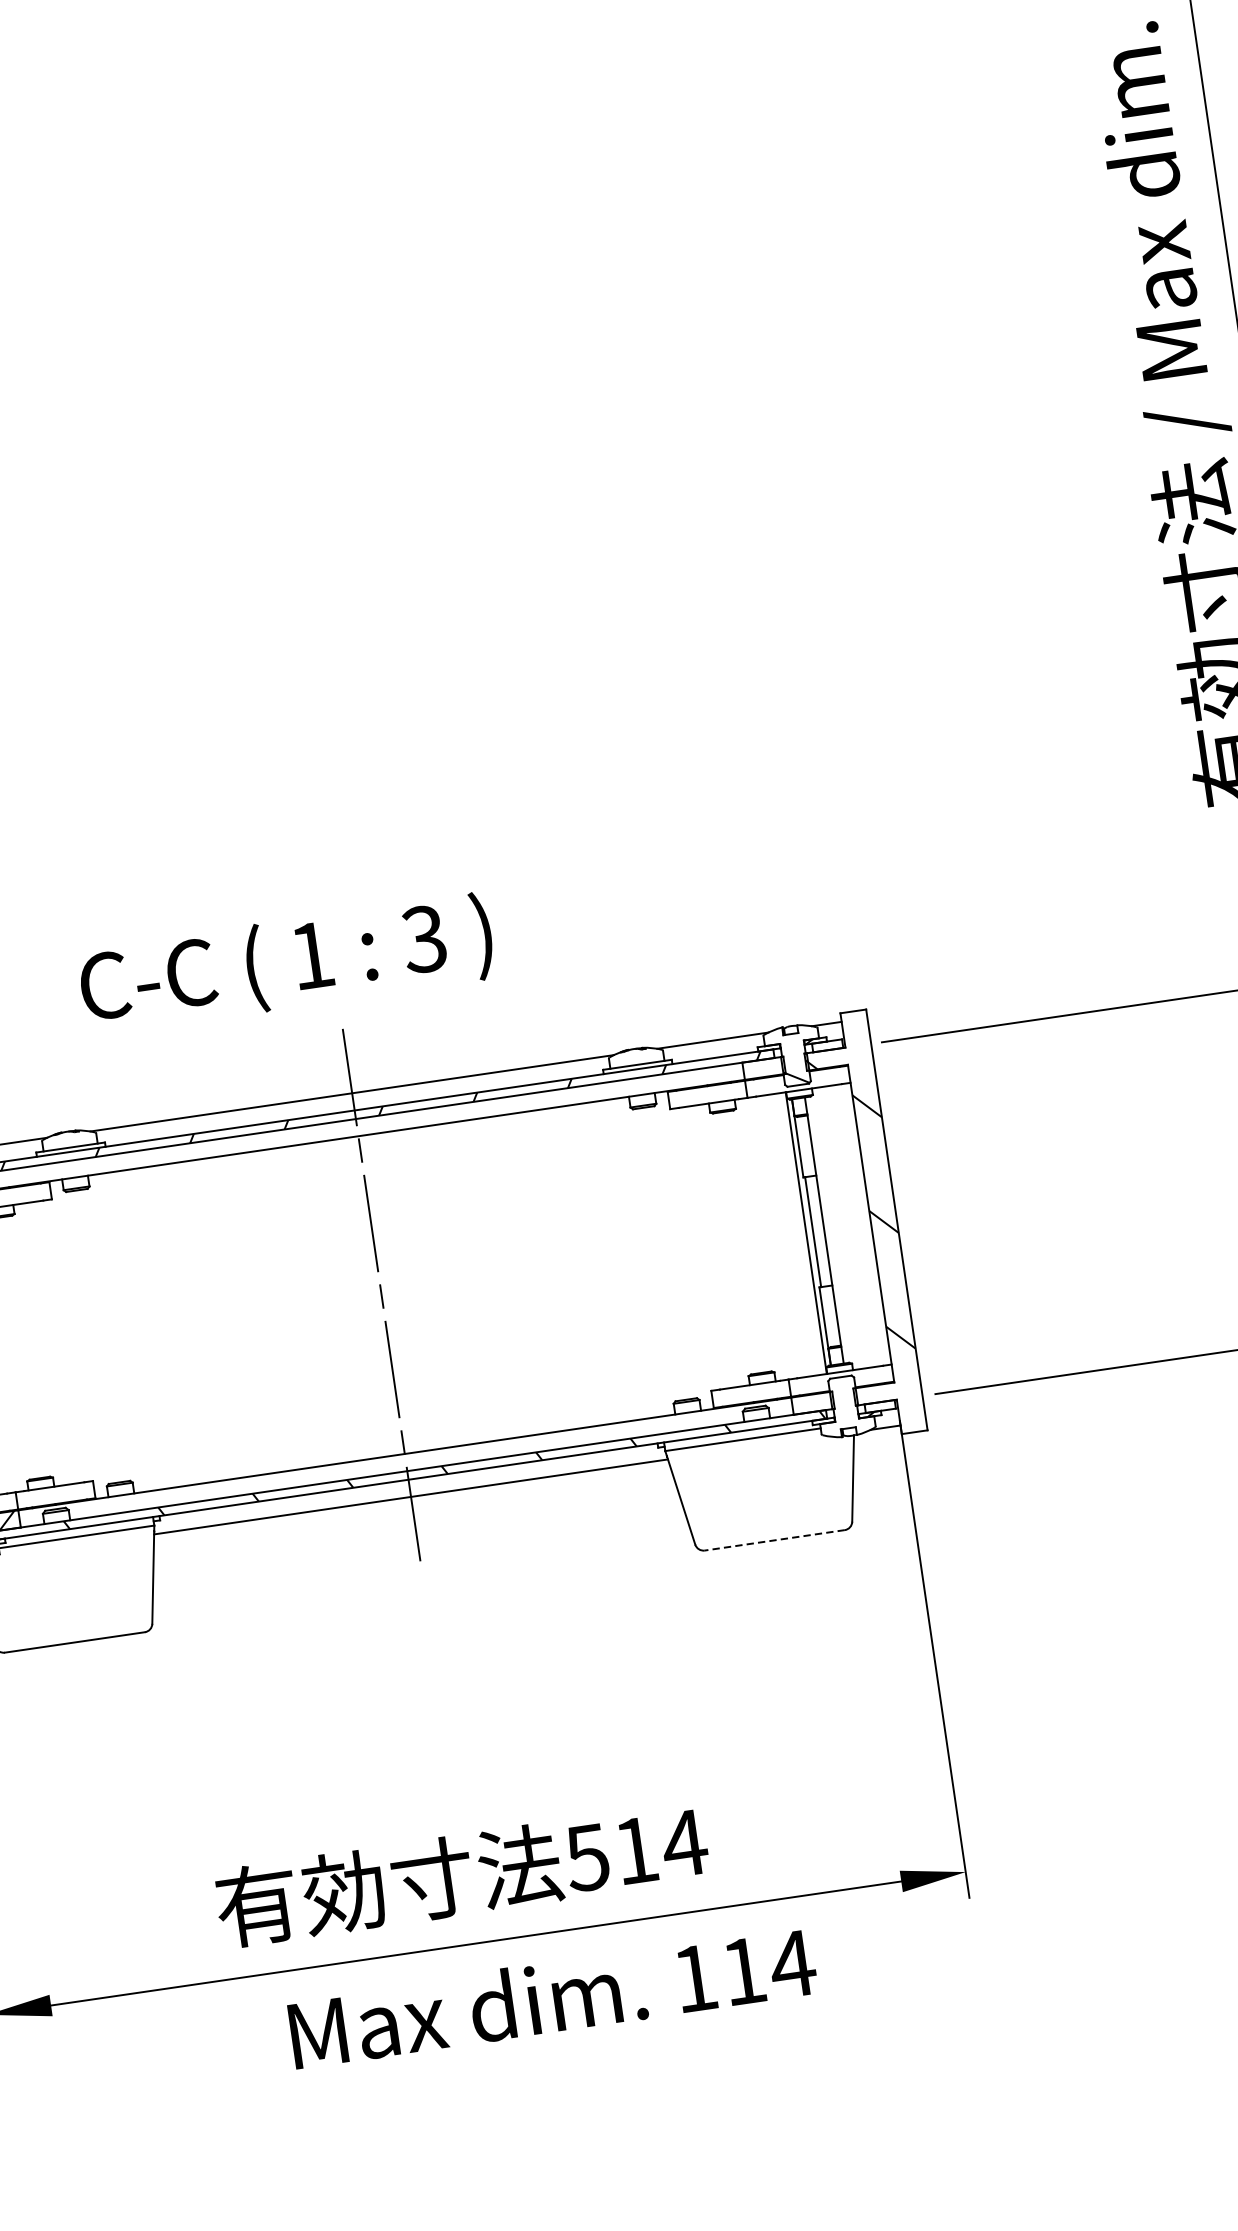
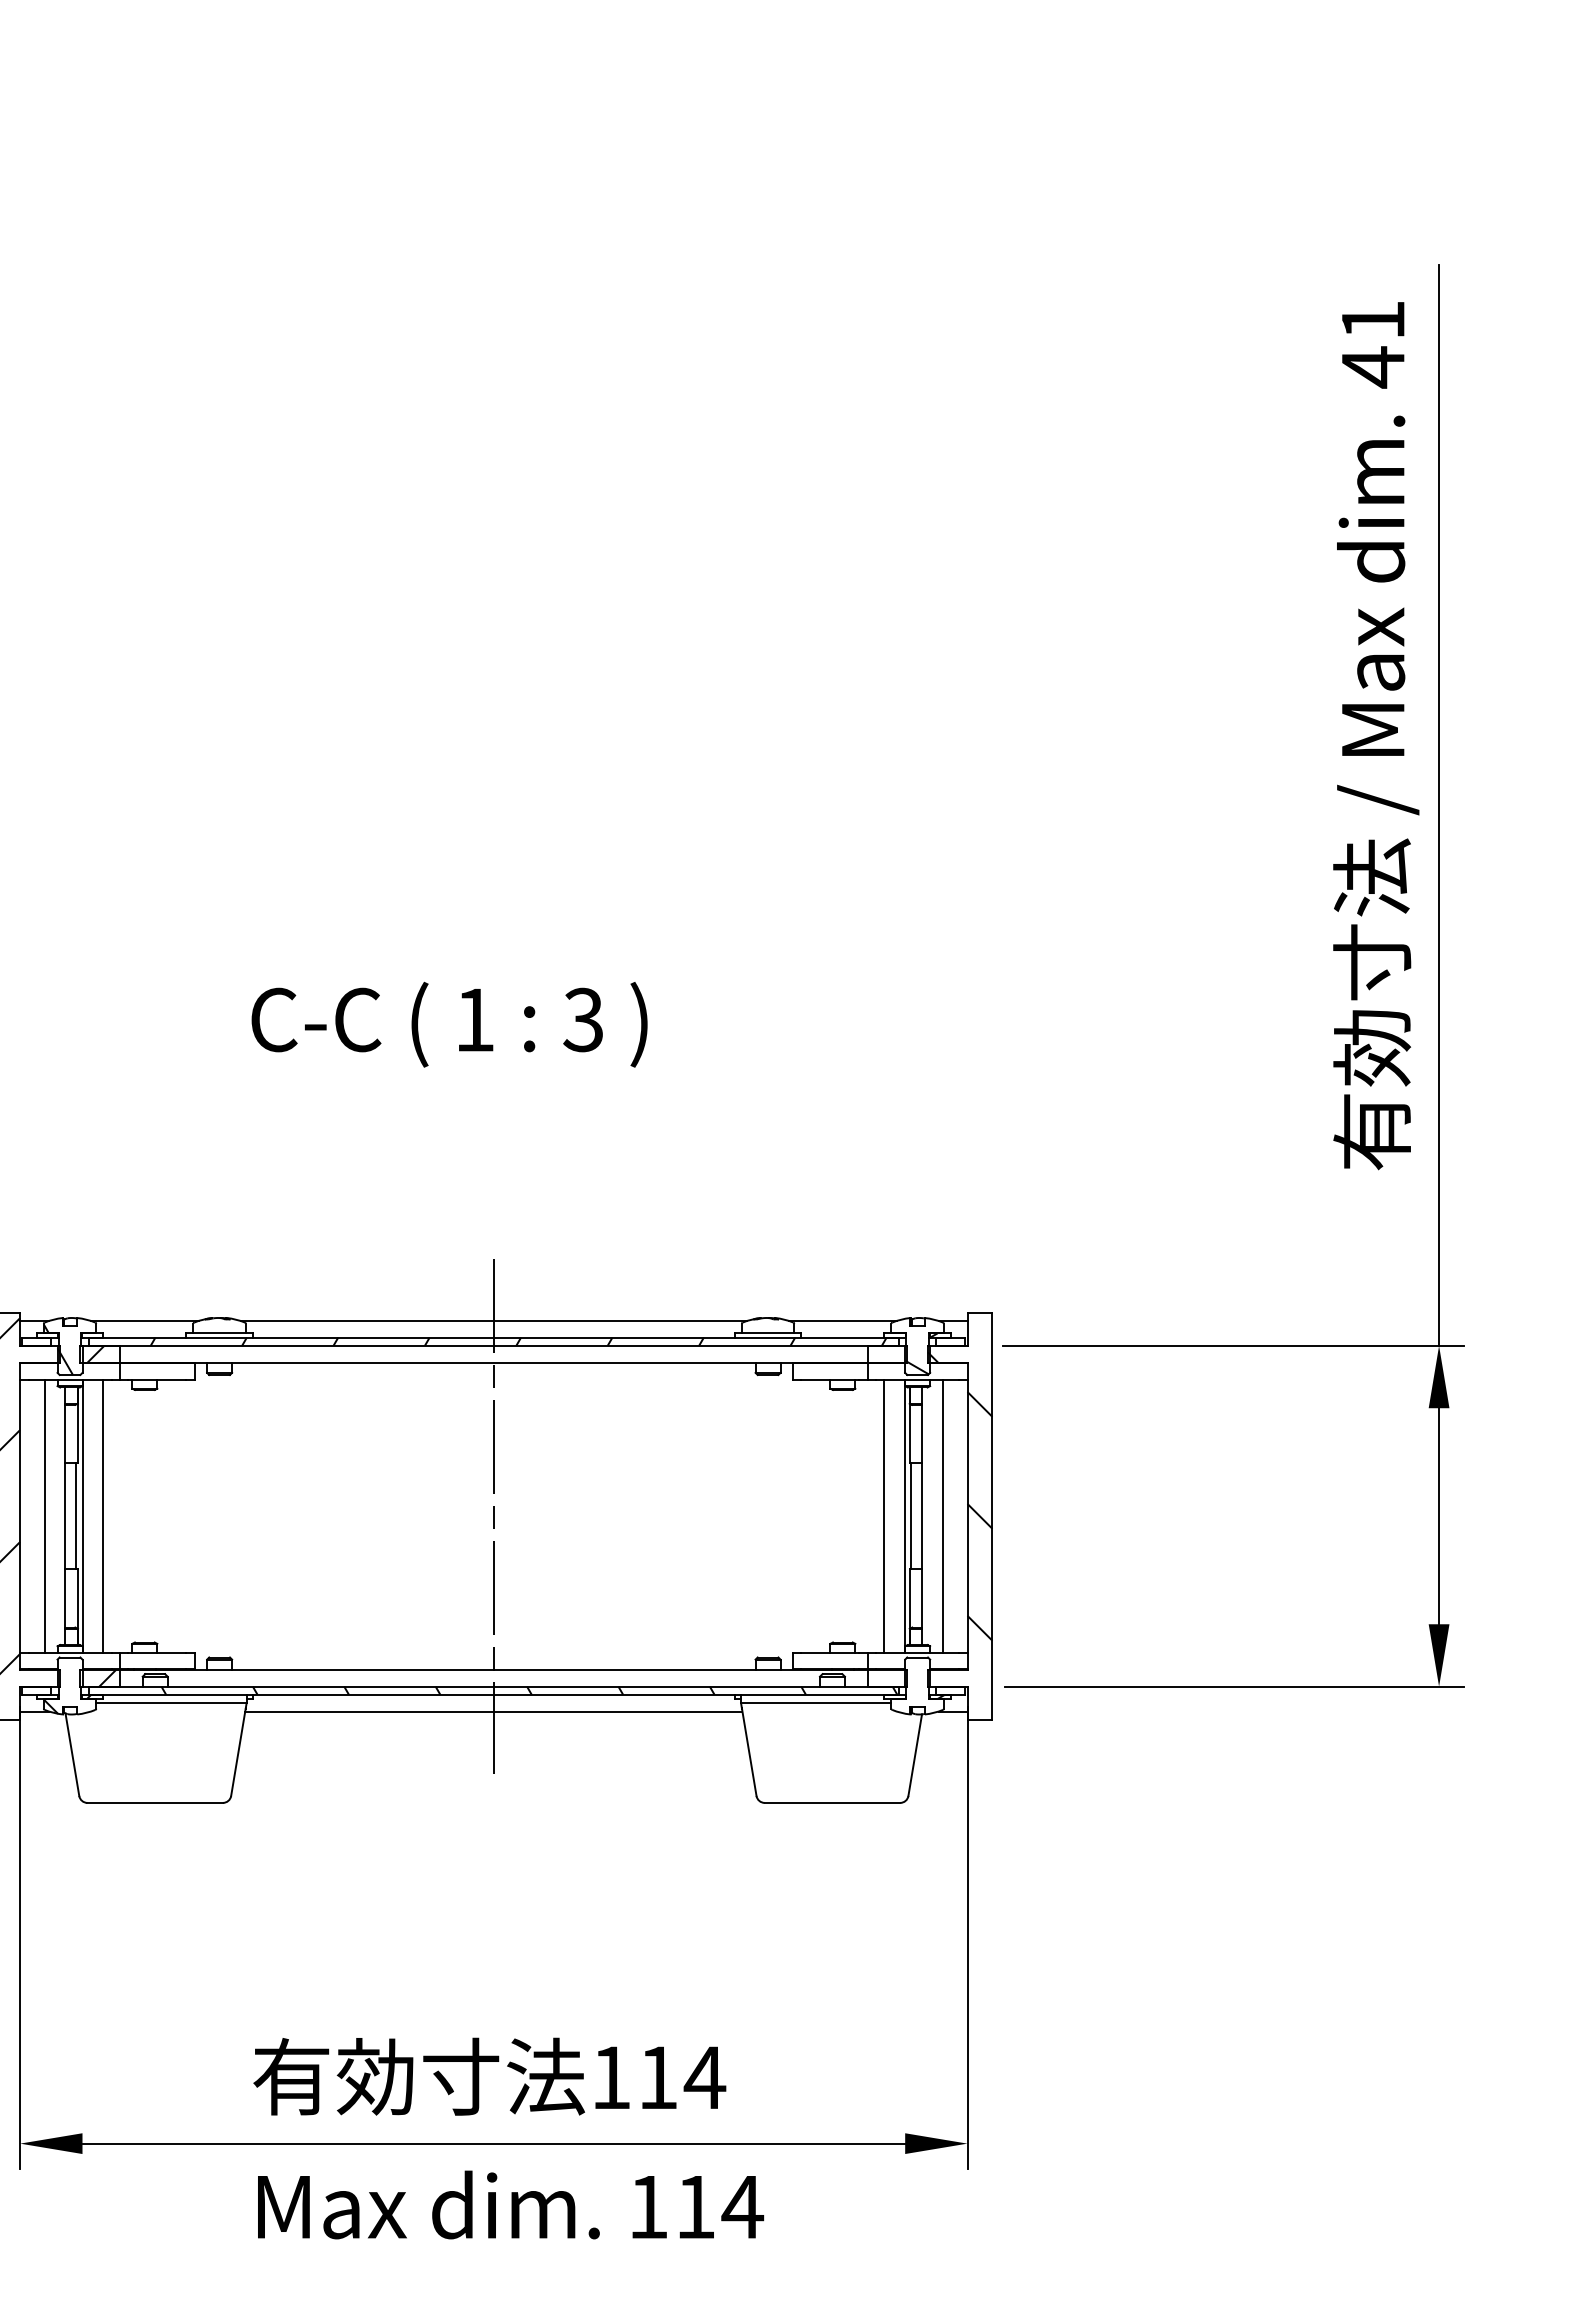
text: (286, 964) -> (449, 1024), moved
line: (845, 1226) -> (942, 1515), added
line: (785, 1235) -> (884, 1515), added
line: (774, 1539) -> (832, 1802), dashed -> solid
text: (586, 1857) -> (610, 2077), 514 -> 114
text: (553, 1996) -> (511, 2204), moved

